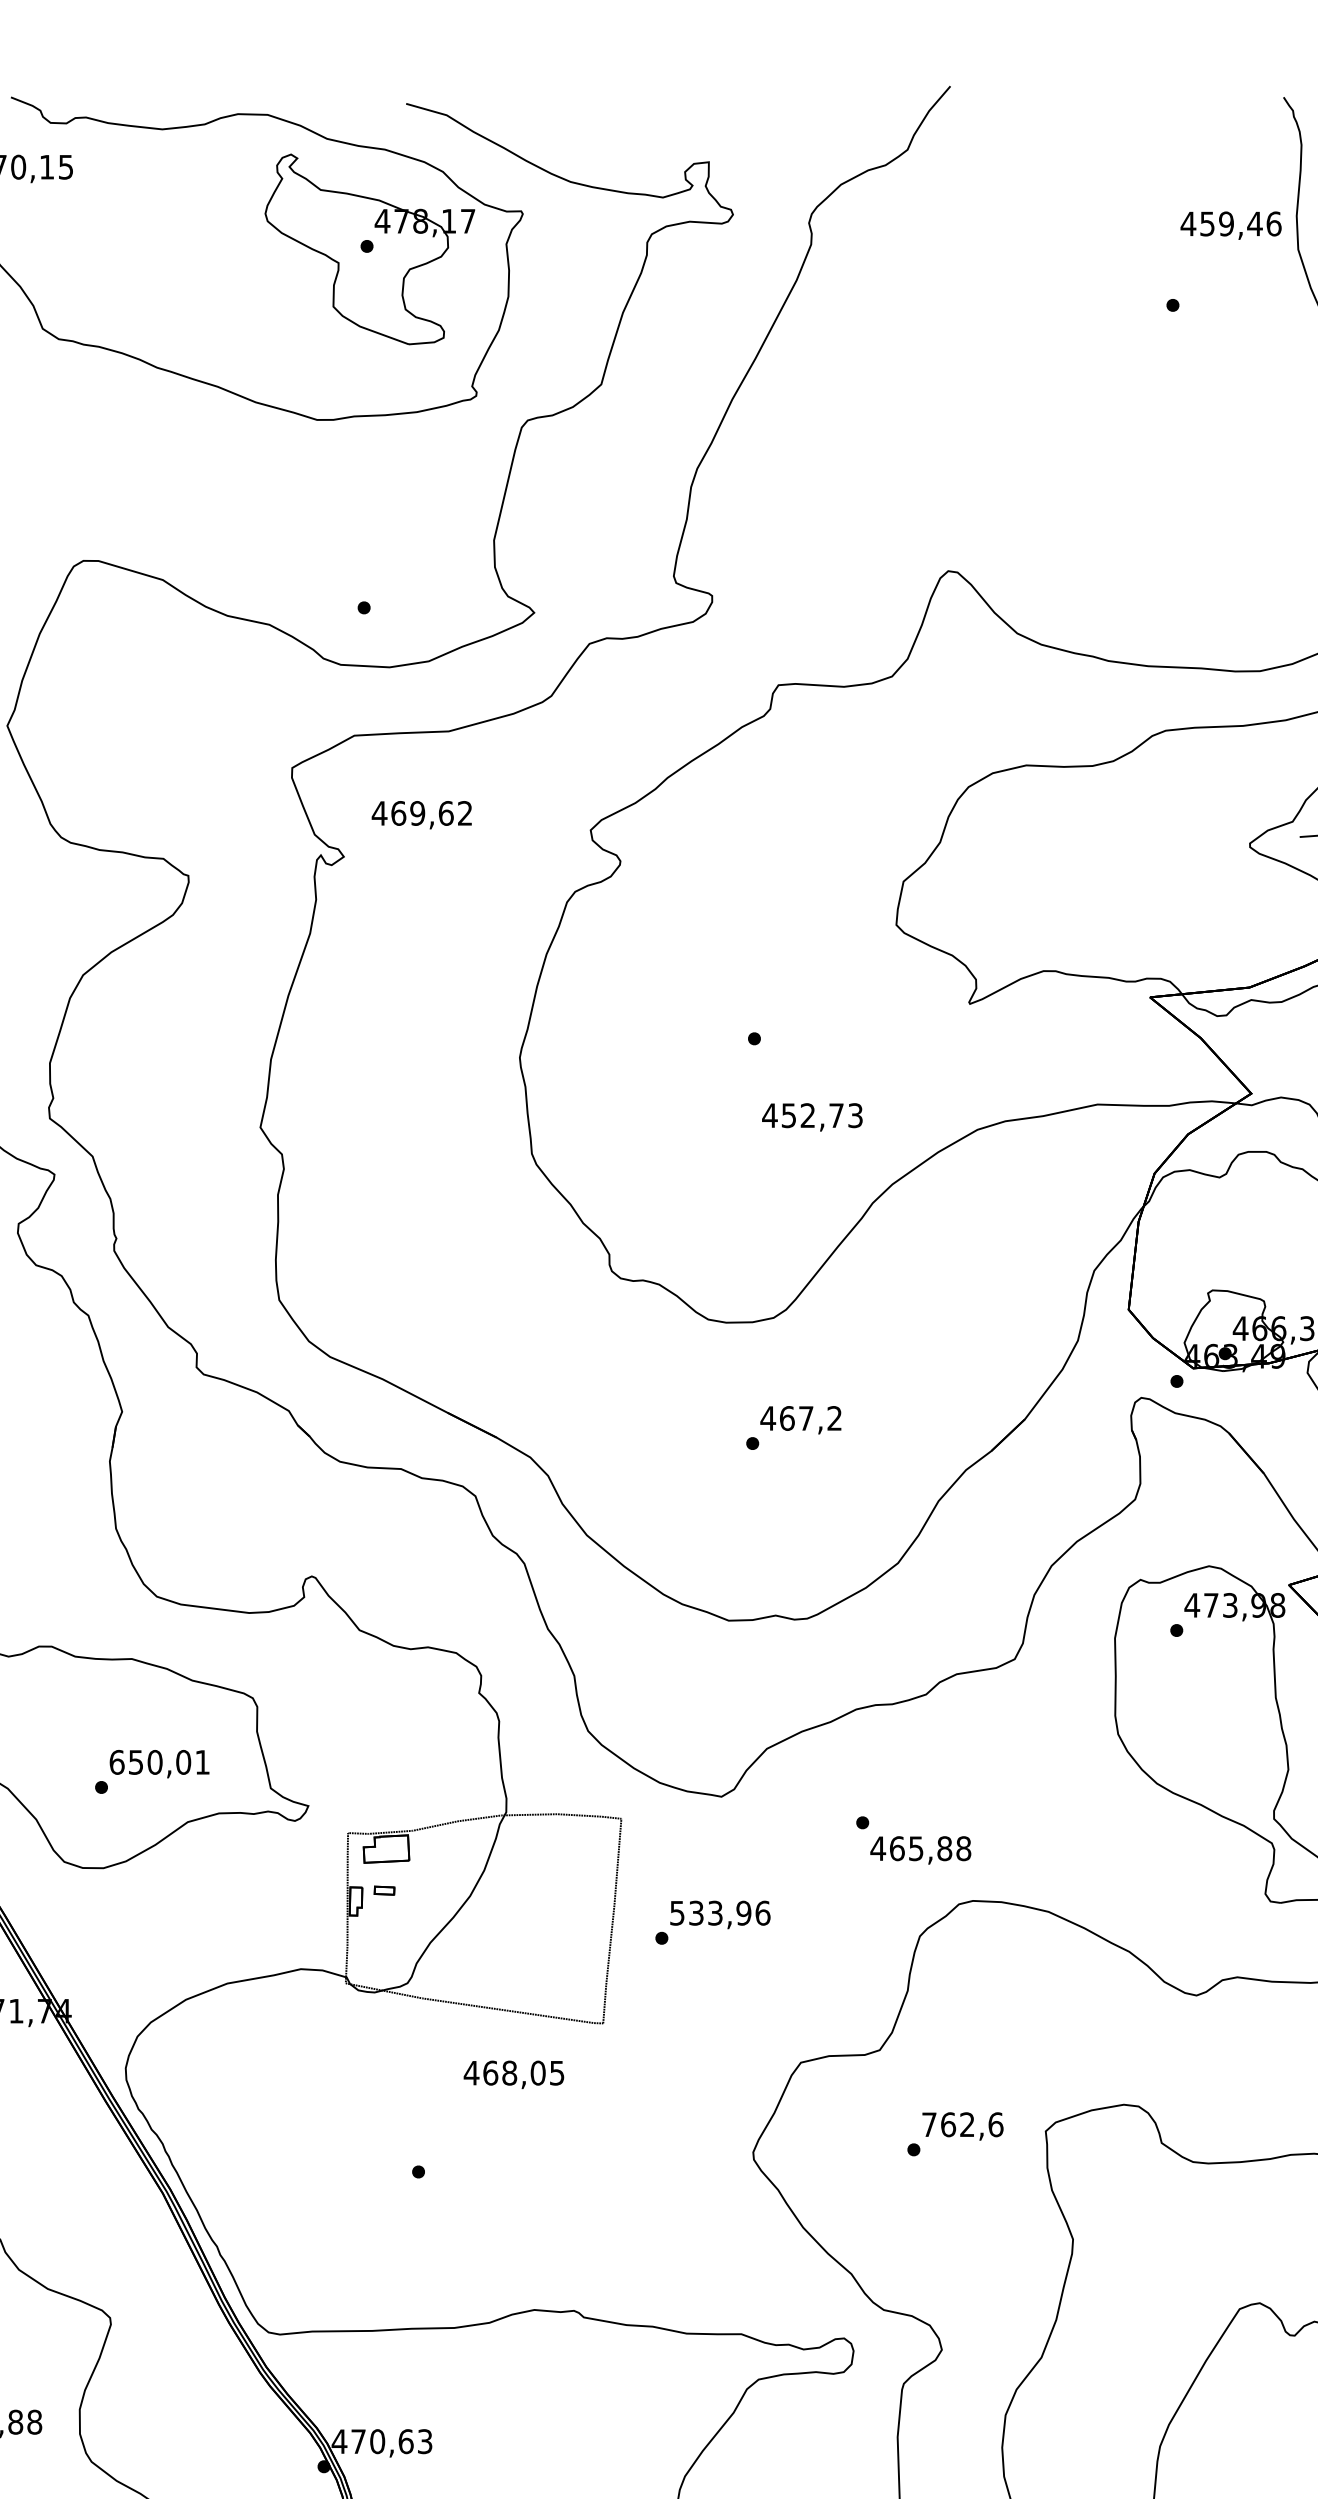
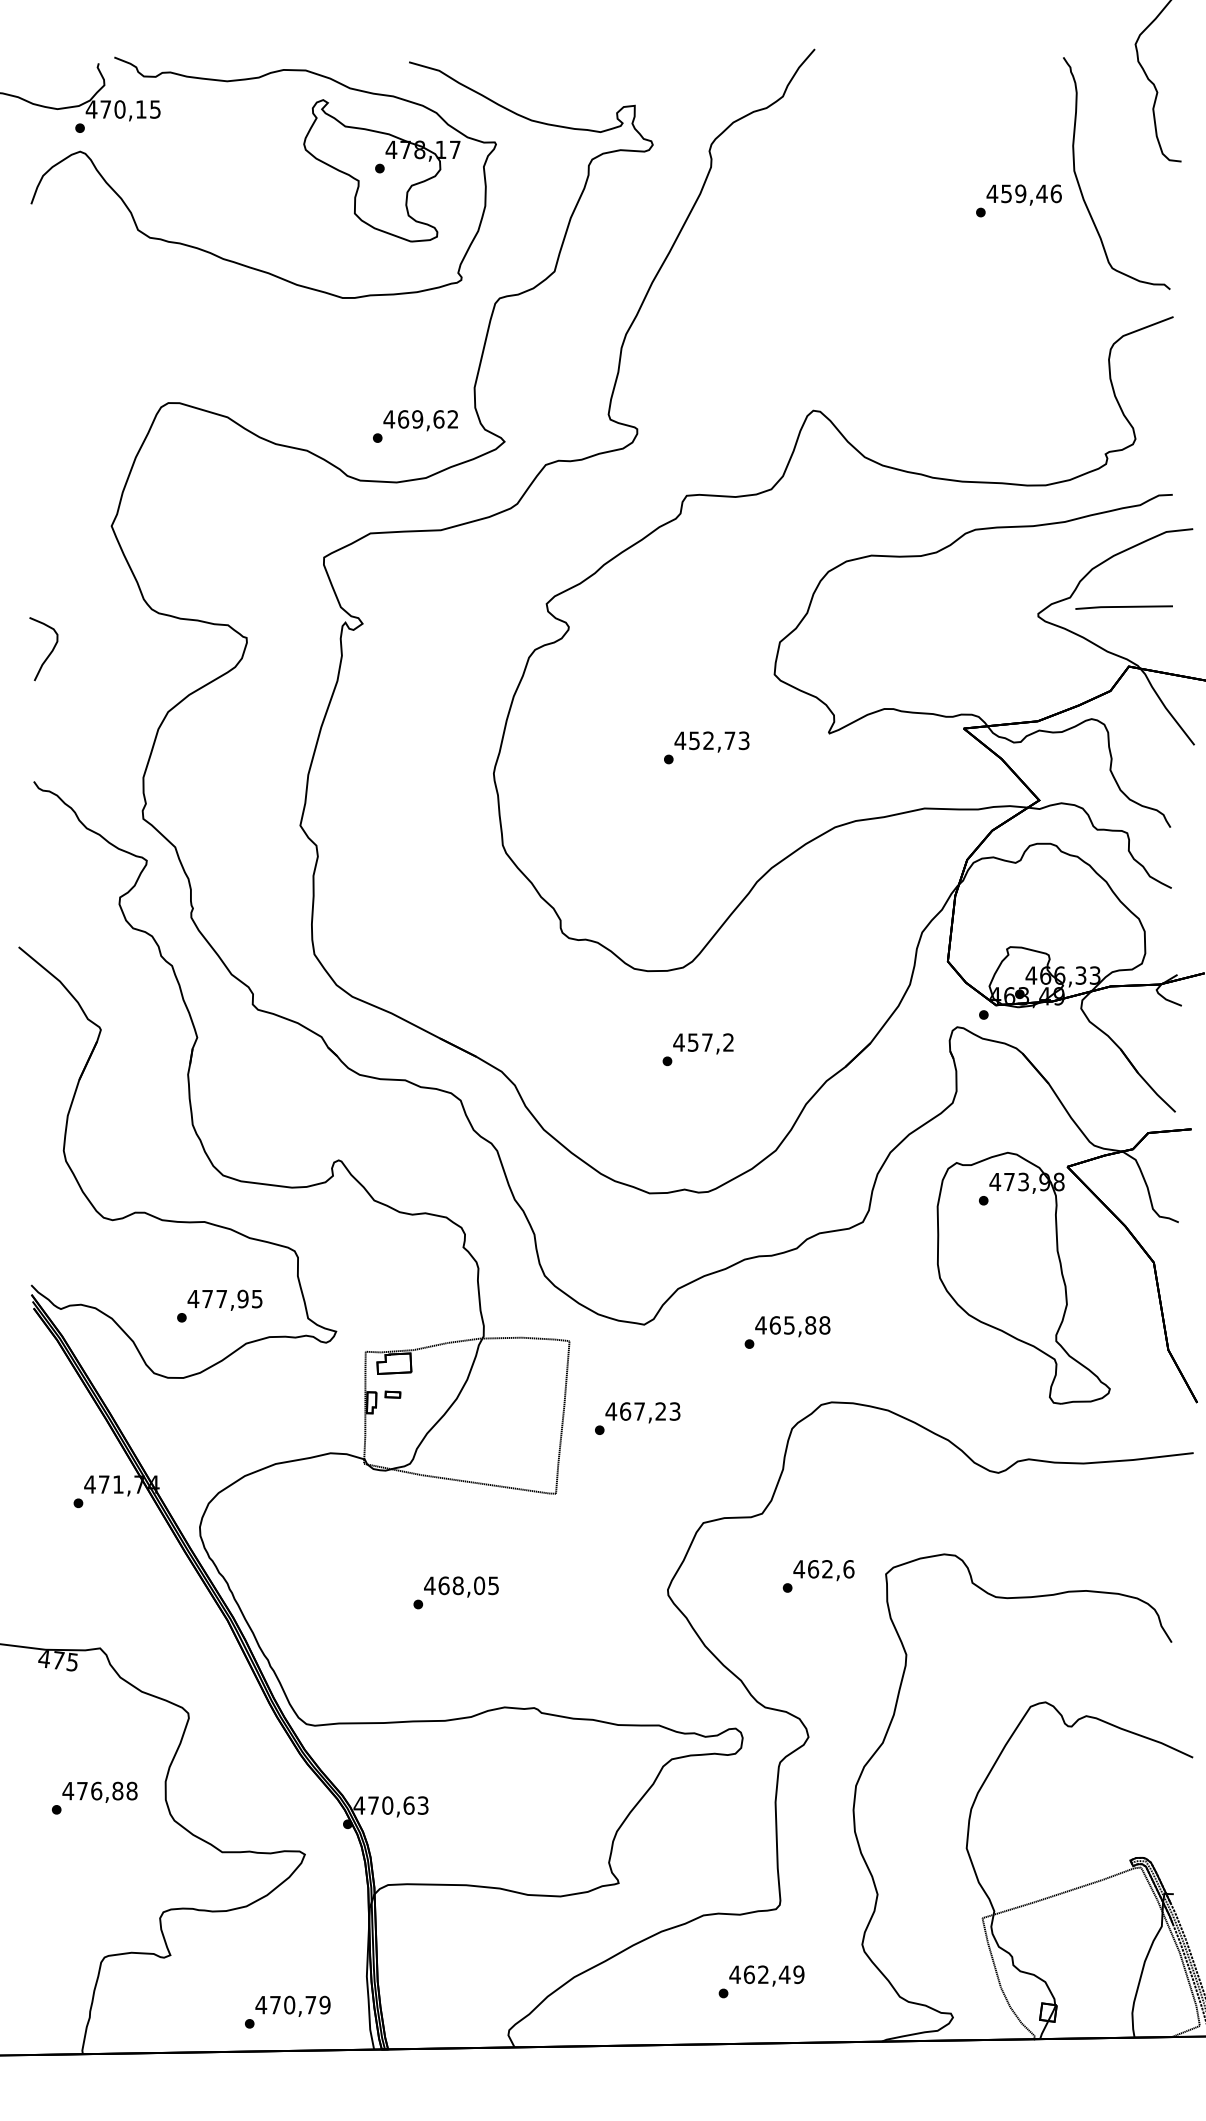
text: (1230, 224) -> (1023, 194), moved
text: (421, 814) -> (420, 420), moved
text: (811, 1116) -> (711, 741), moved
text: (786, 1418) -> (692, 1042), 467,2 -> 457,2
text: (158, 1761) -> (224, 1298), 650,01 -> 477,95
text: (920, 1850) -> (792, 1326), moved
text: (719, 1913) -> (642, 1411), 533,96 -> 467,23
text: (514, 2074) -> (461, 1586), moved
text: (929, 2125) -> (799, 1569), 762,6 -> 462,6

